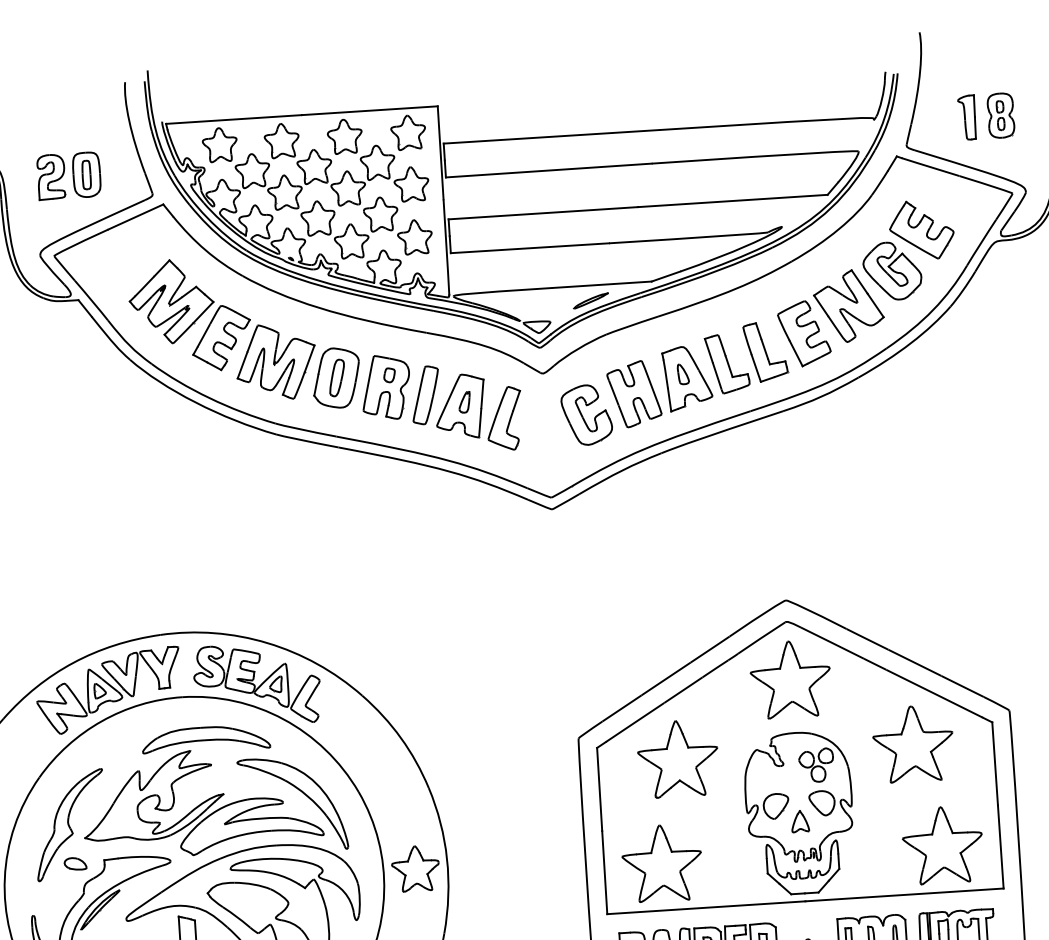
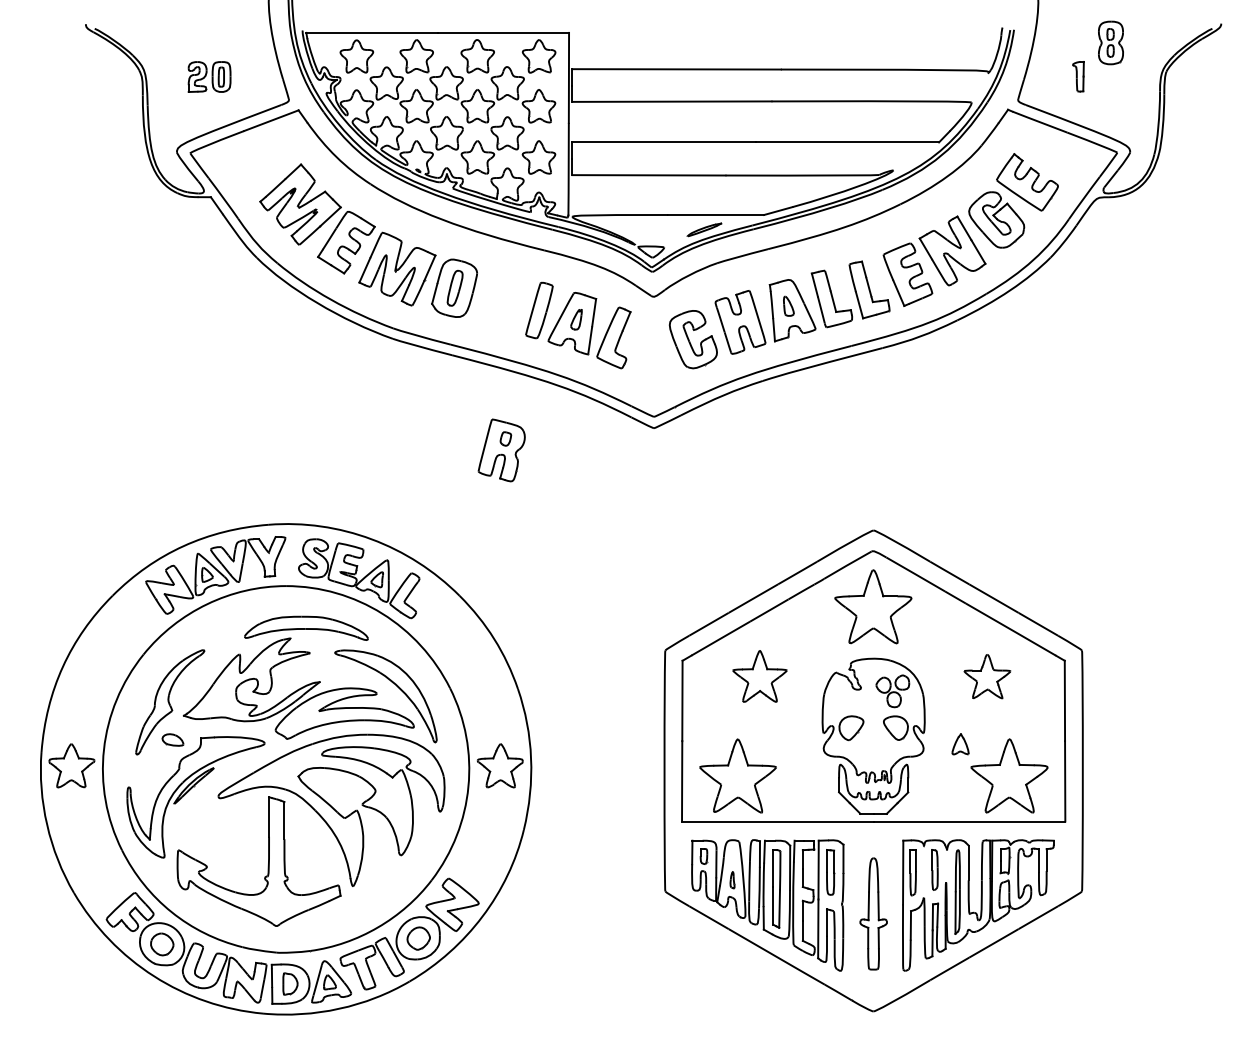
part: (1000, 115) -> (1110, 42), moved
part: (967, 117) -> (1078, 76), size x0.7
part: (68, 175) -> (209, 76), size x0.7
part: (385, 387) -> (501, 450), moved
part: (913, 743) -> (987, 676), size x0.6
part: (677, 759) -> (759, 676), size x0.7
part: (800, 821) -> (960, 744), moved

